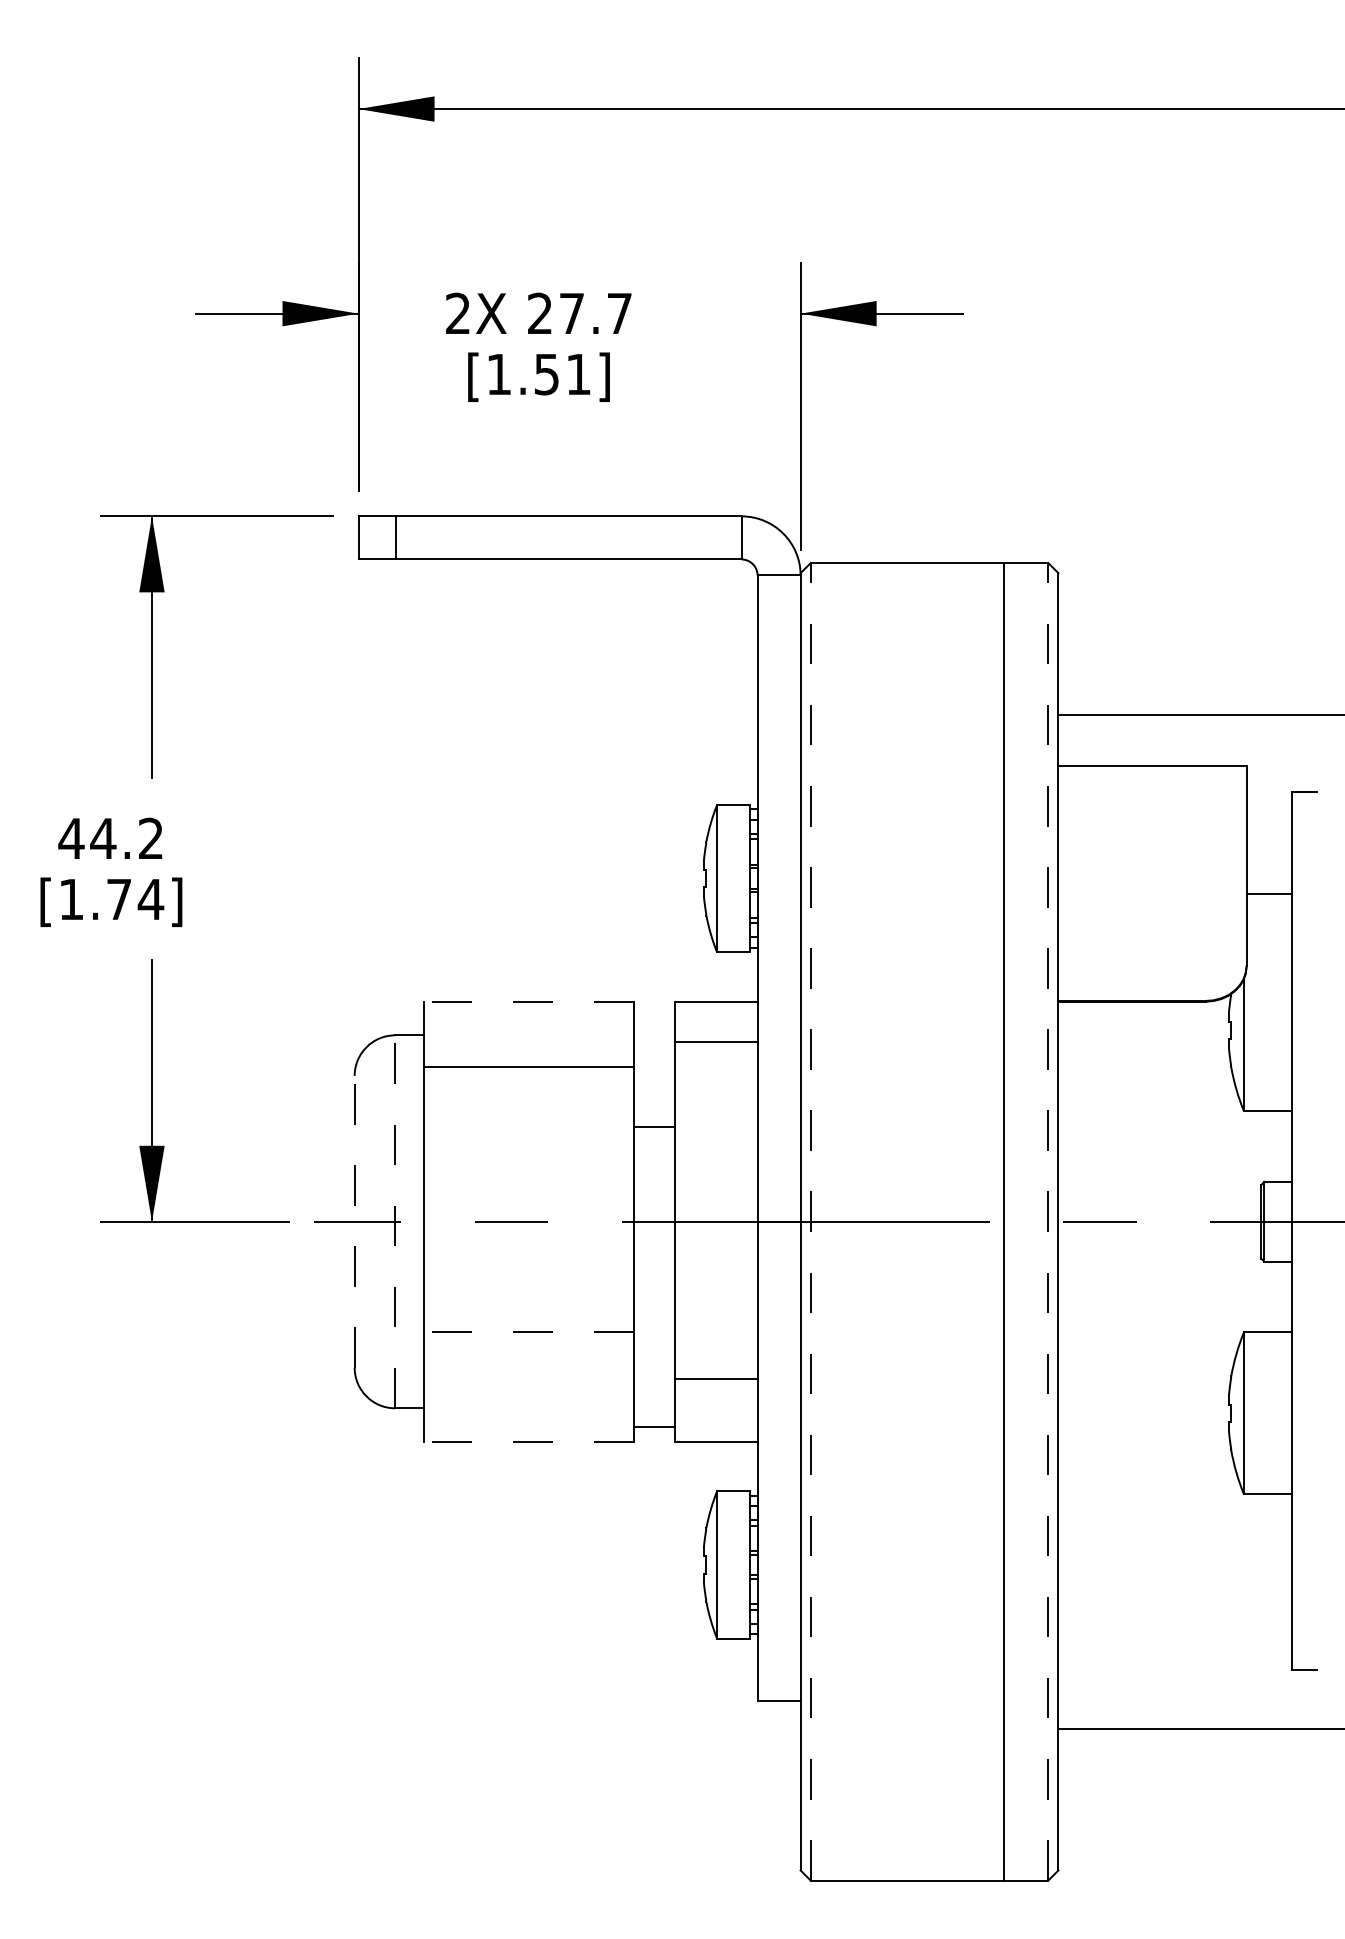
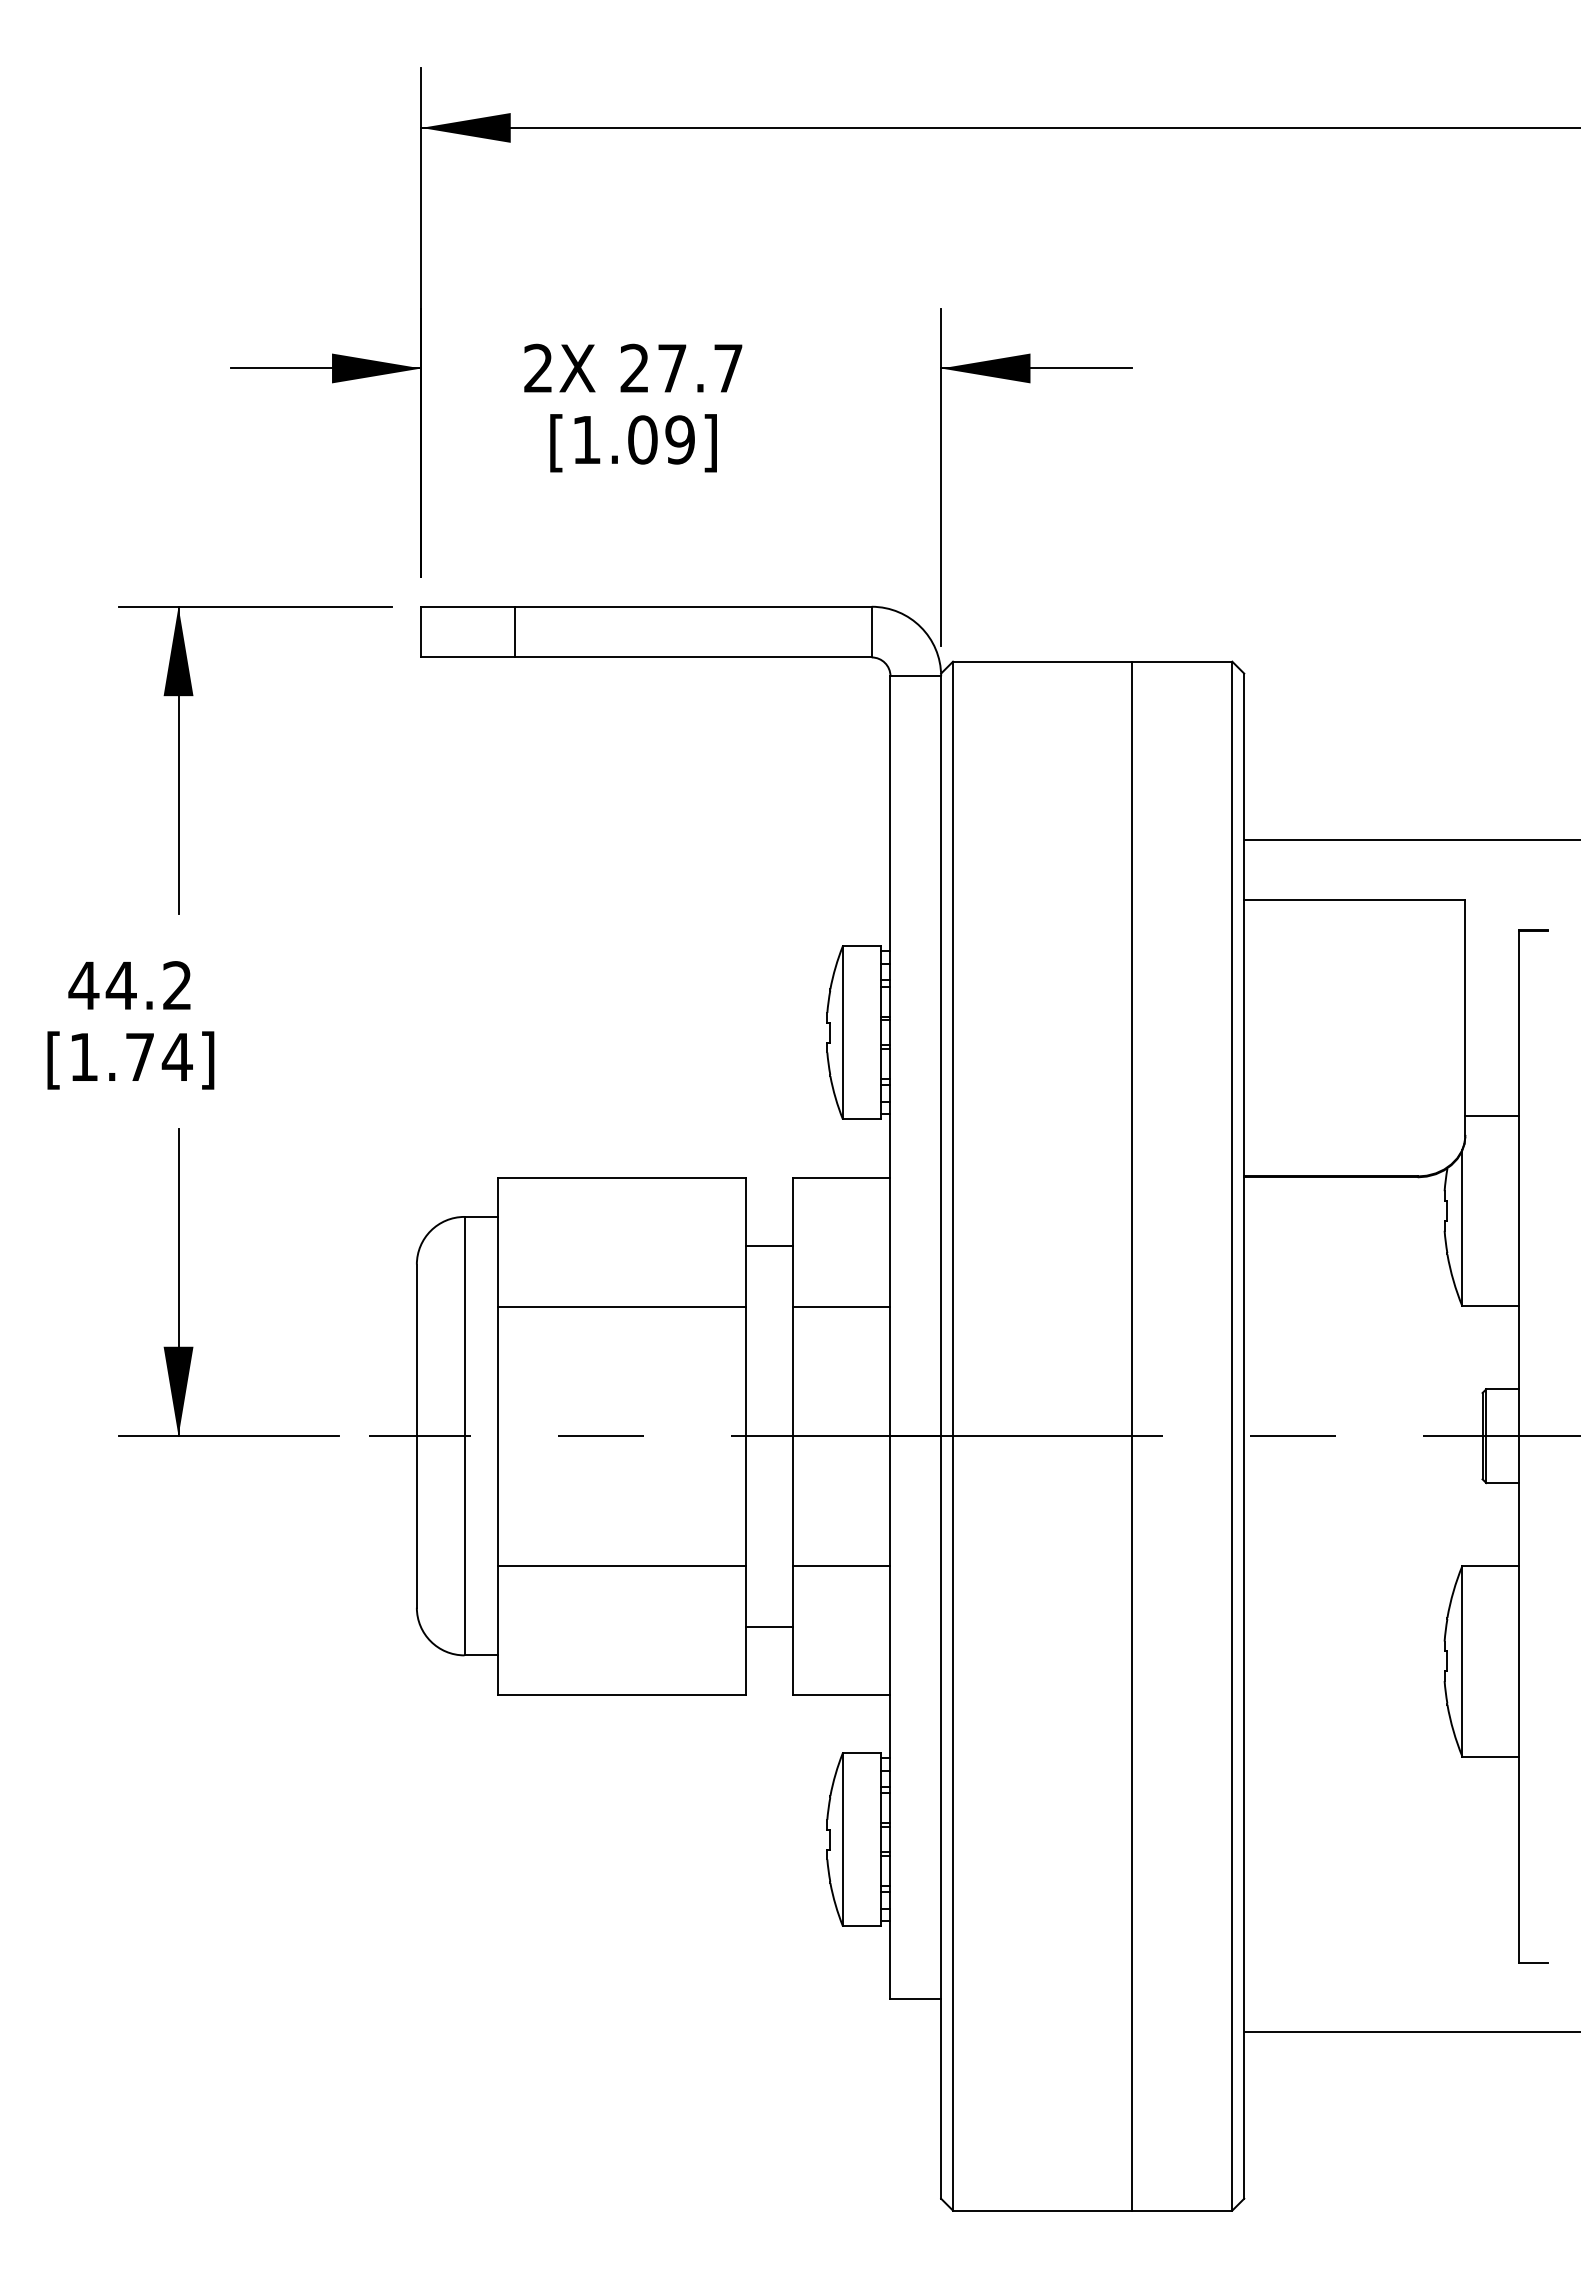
text: (562, 374) -> (661, 439), [1.51] -> [1.09]
line: (396, 537) -> (515, 631), moved
line: (1268, 893) -> (1491, 1115), moved
line: (528, 1001) -> (621, 1177), dashed -> solid
line: (715, 1041) -> (841, 1306), moved
line: (528, 1066) -> (621, 1306), moved
line: (654, 1126) -> (769, 1245), moved
line: (395, 1221) -> (464, 1435), dashed -> solid
line: (811, 1221) -> (953, 1435), dashed -> solid
line: (1004, 1221) -> (1131, 1435), moved
line: (1048, 1221) -> (1232, 1435), dashed -> solid
line: (354, 1222) -> (416, 1436), dashed -> solid
line: (528, 1331) -> (621, 1565), dashed -> solid
line: (715, 1378) -> (841, 1565), moved
line: (654, 1427) -> (769, 1626), moved
line: (528, 1441) -> (621, 1694), dashed -> solid

